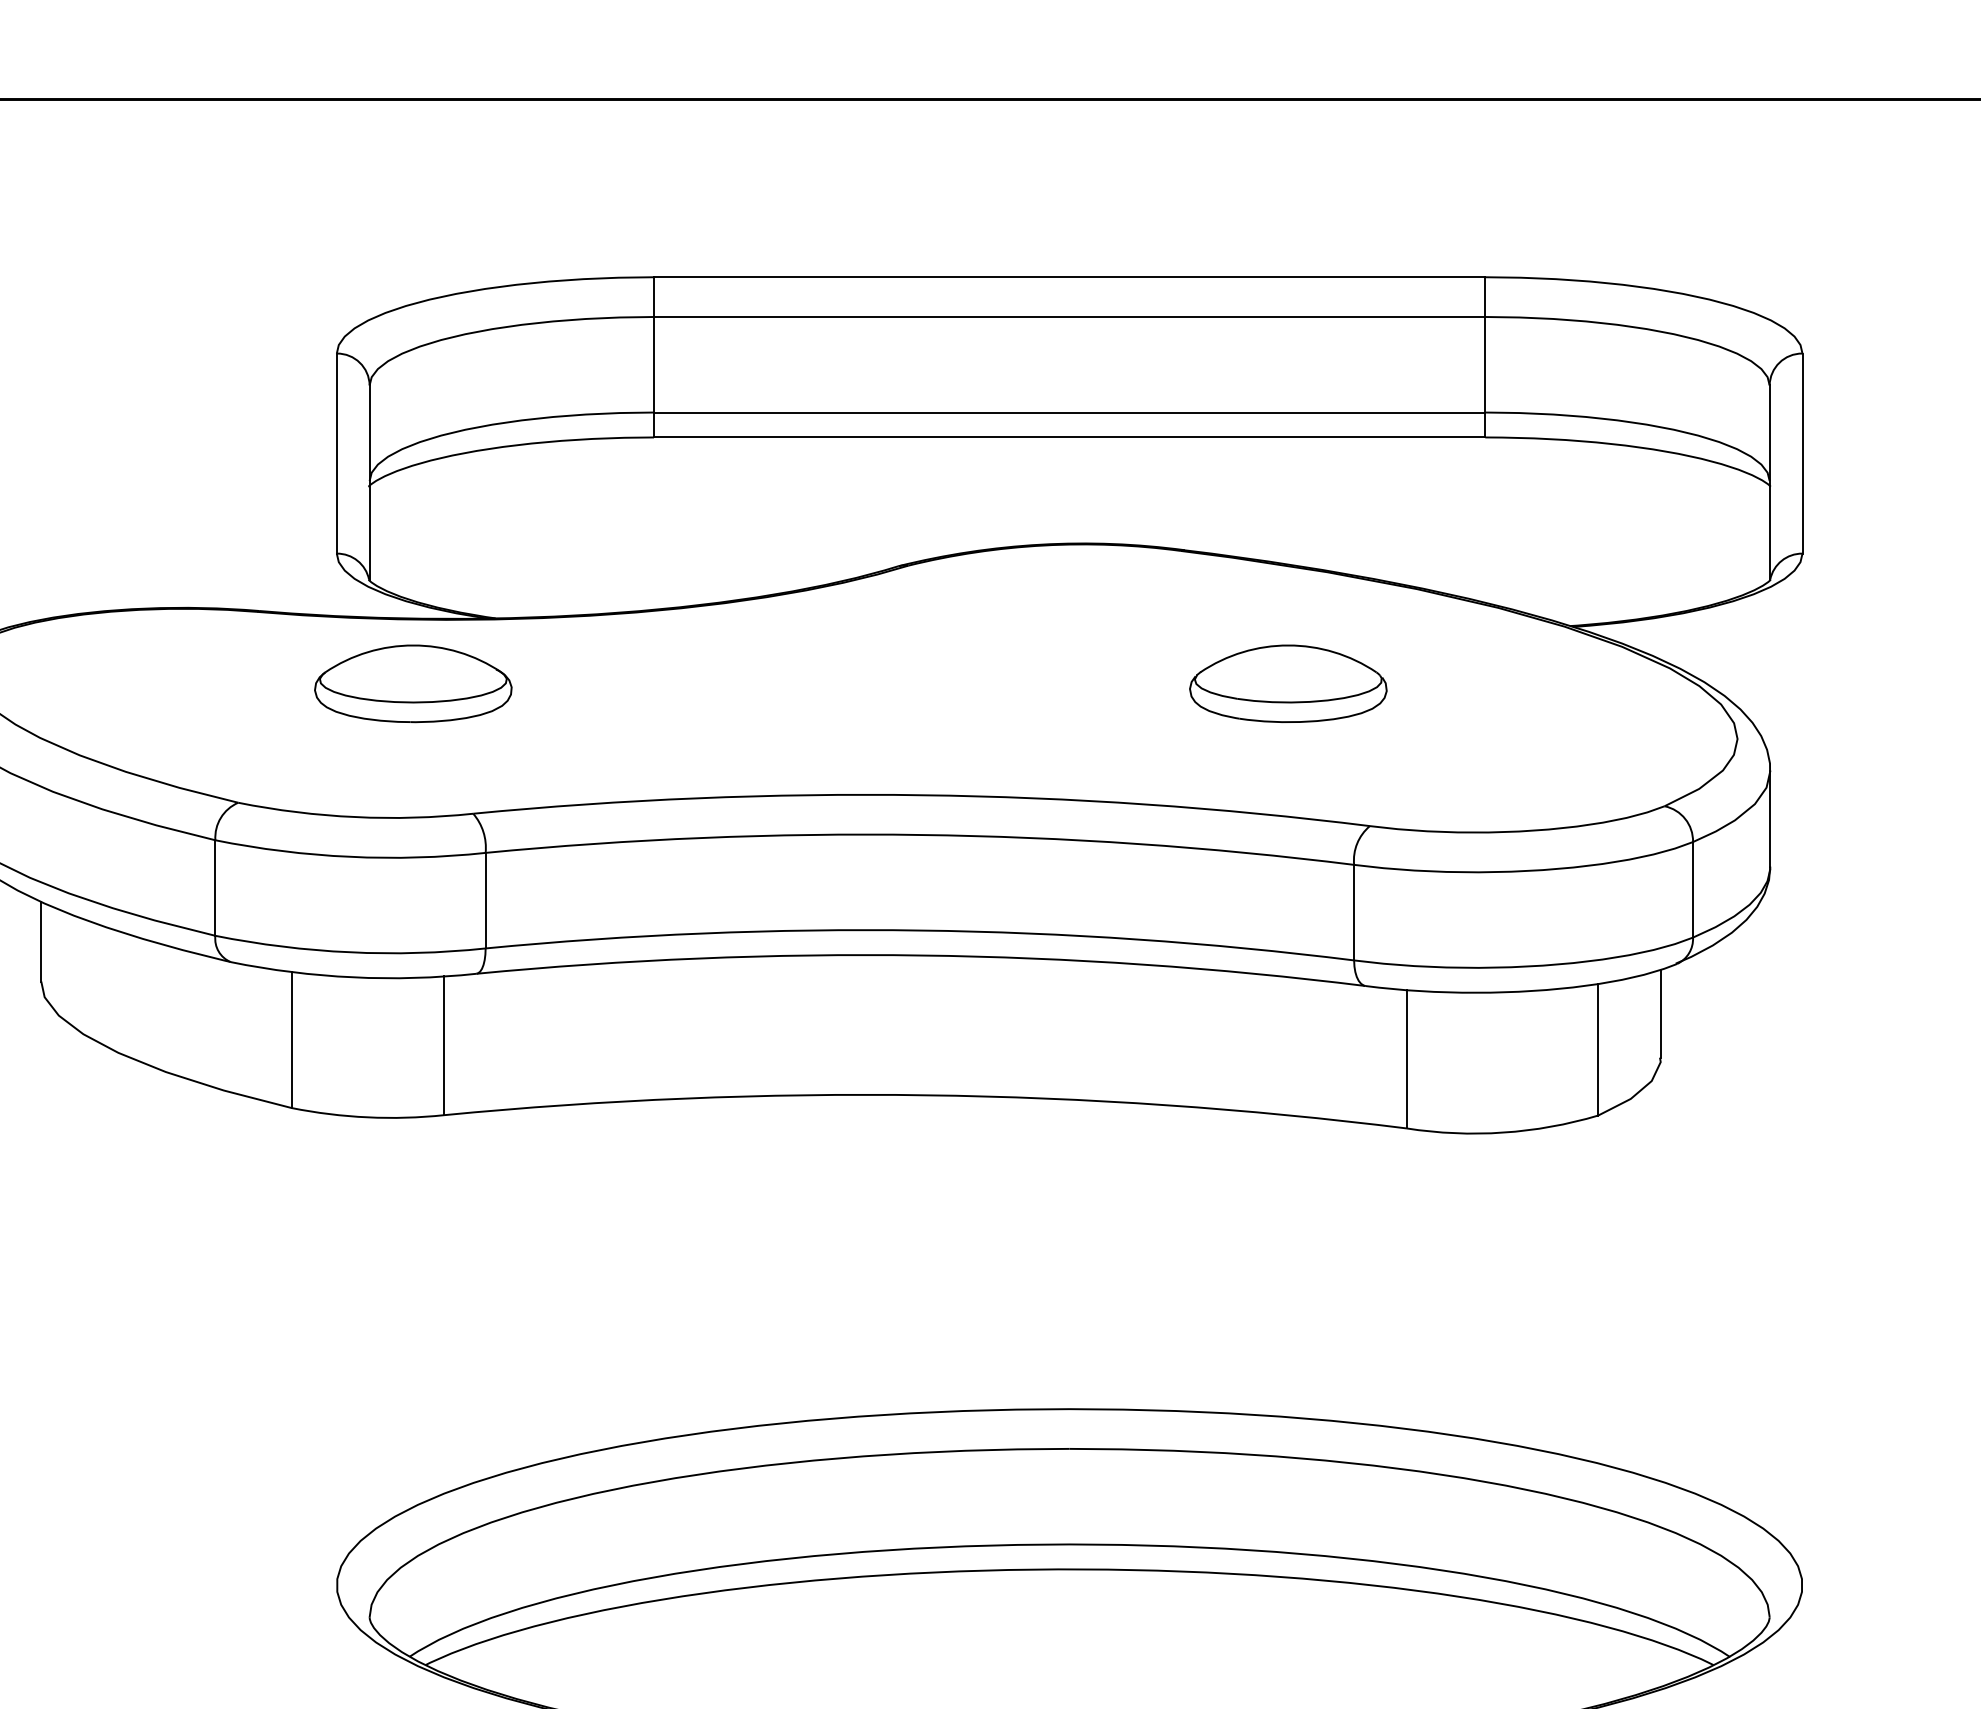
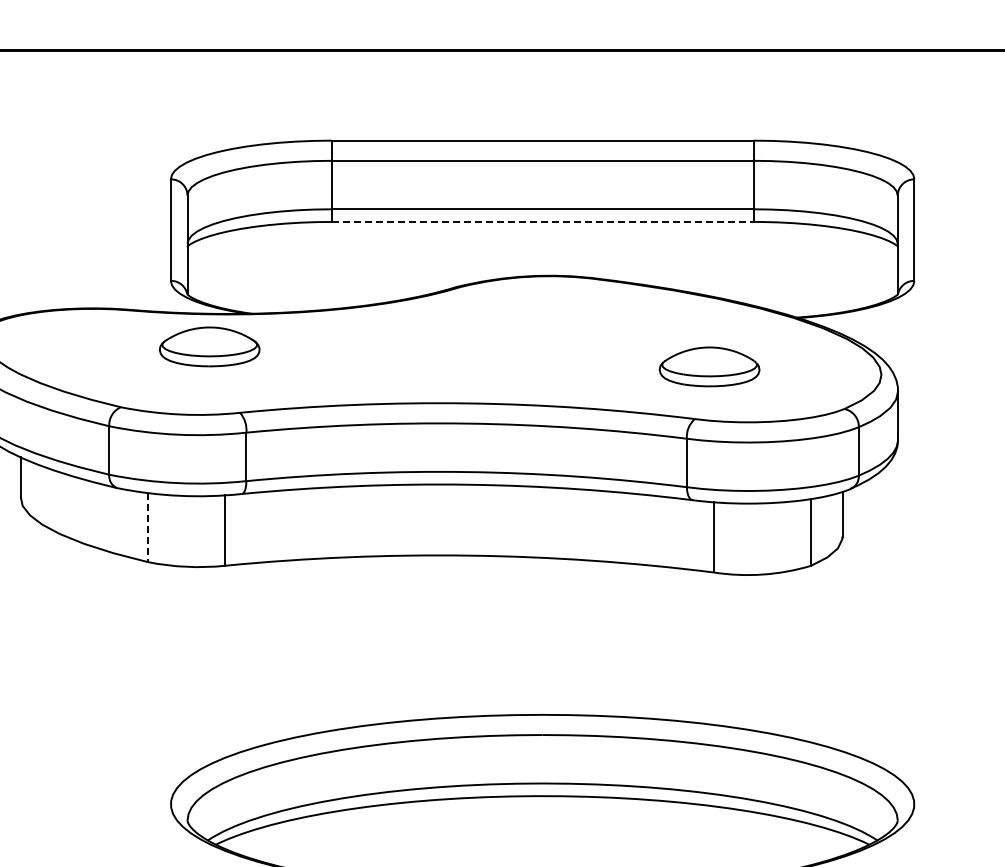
line: (1069, 436) -> (542, 221), solid -> dashed
part: (1288, 682) -> (709, 366), moved
line: (290, 1041) -> (147, 528), solid -> dashed

